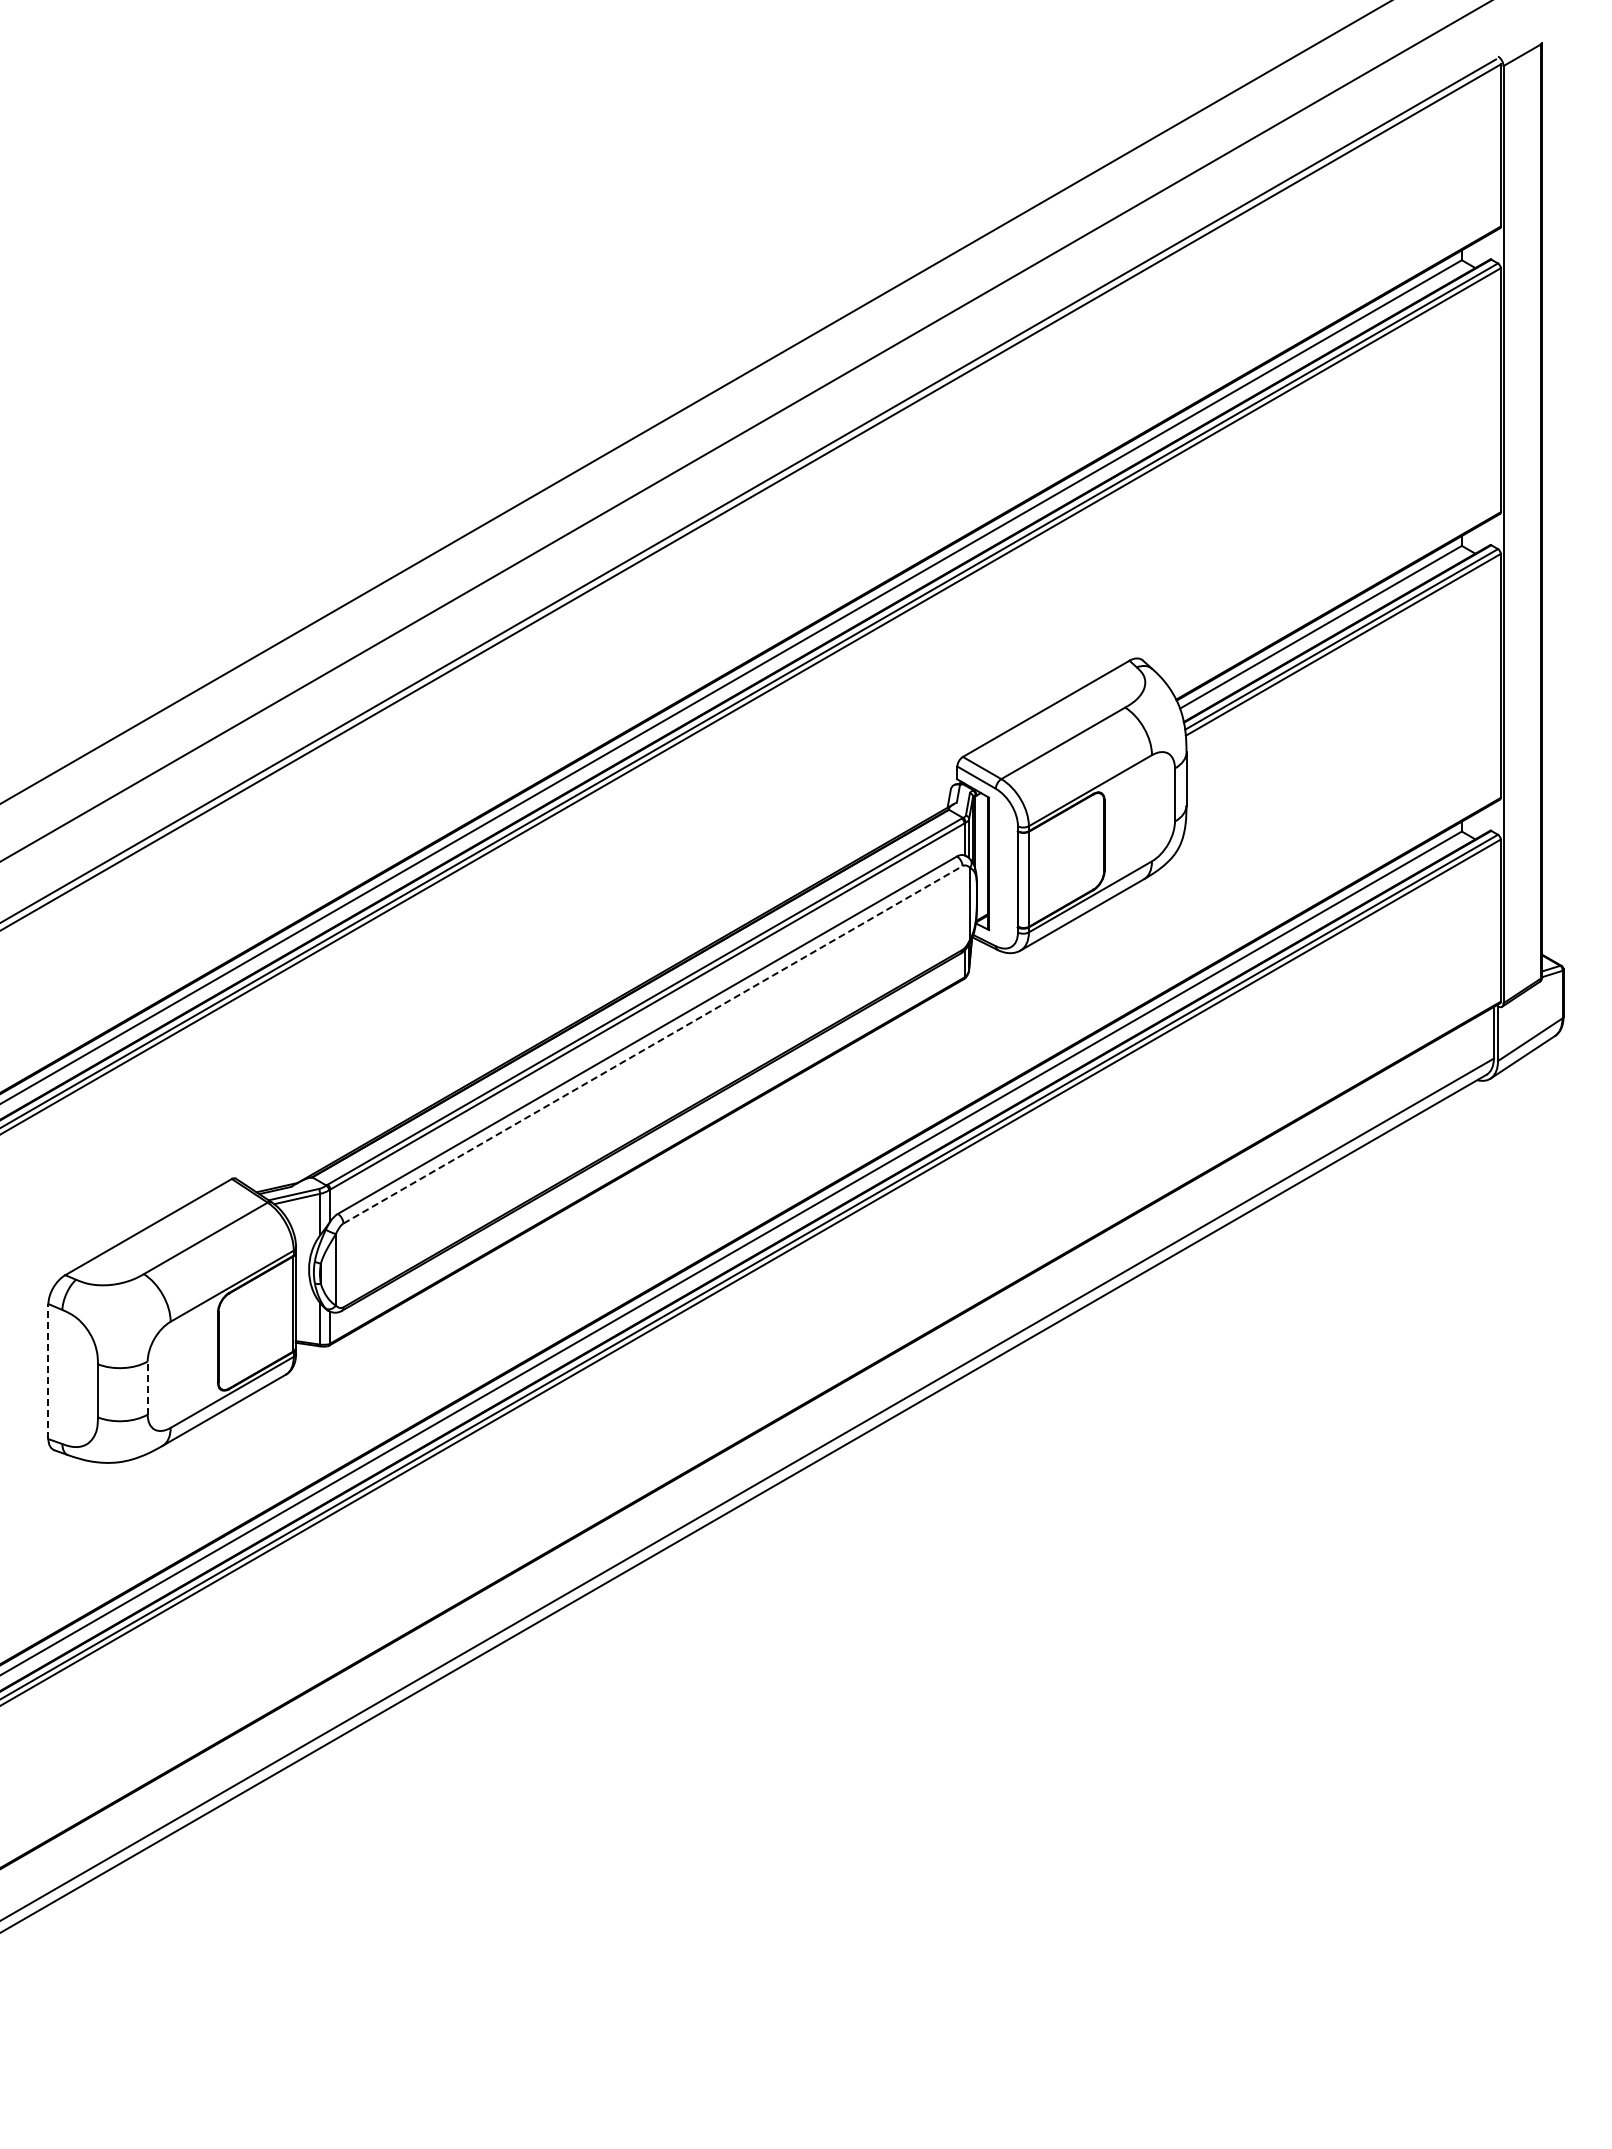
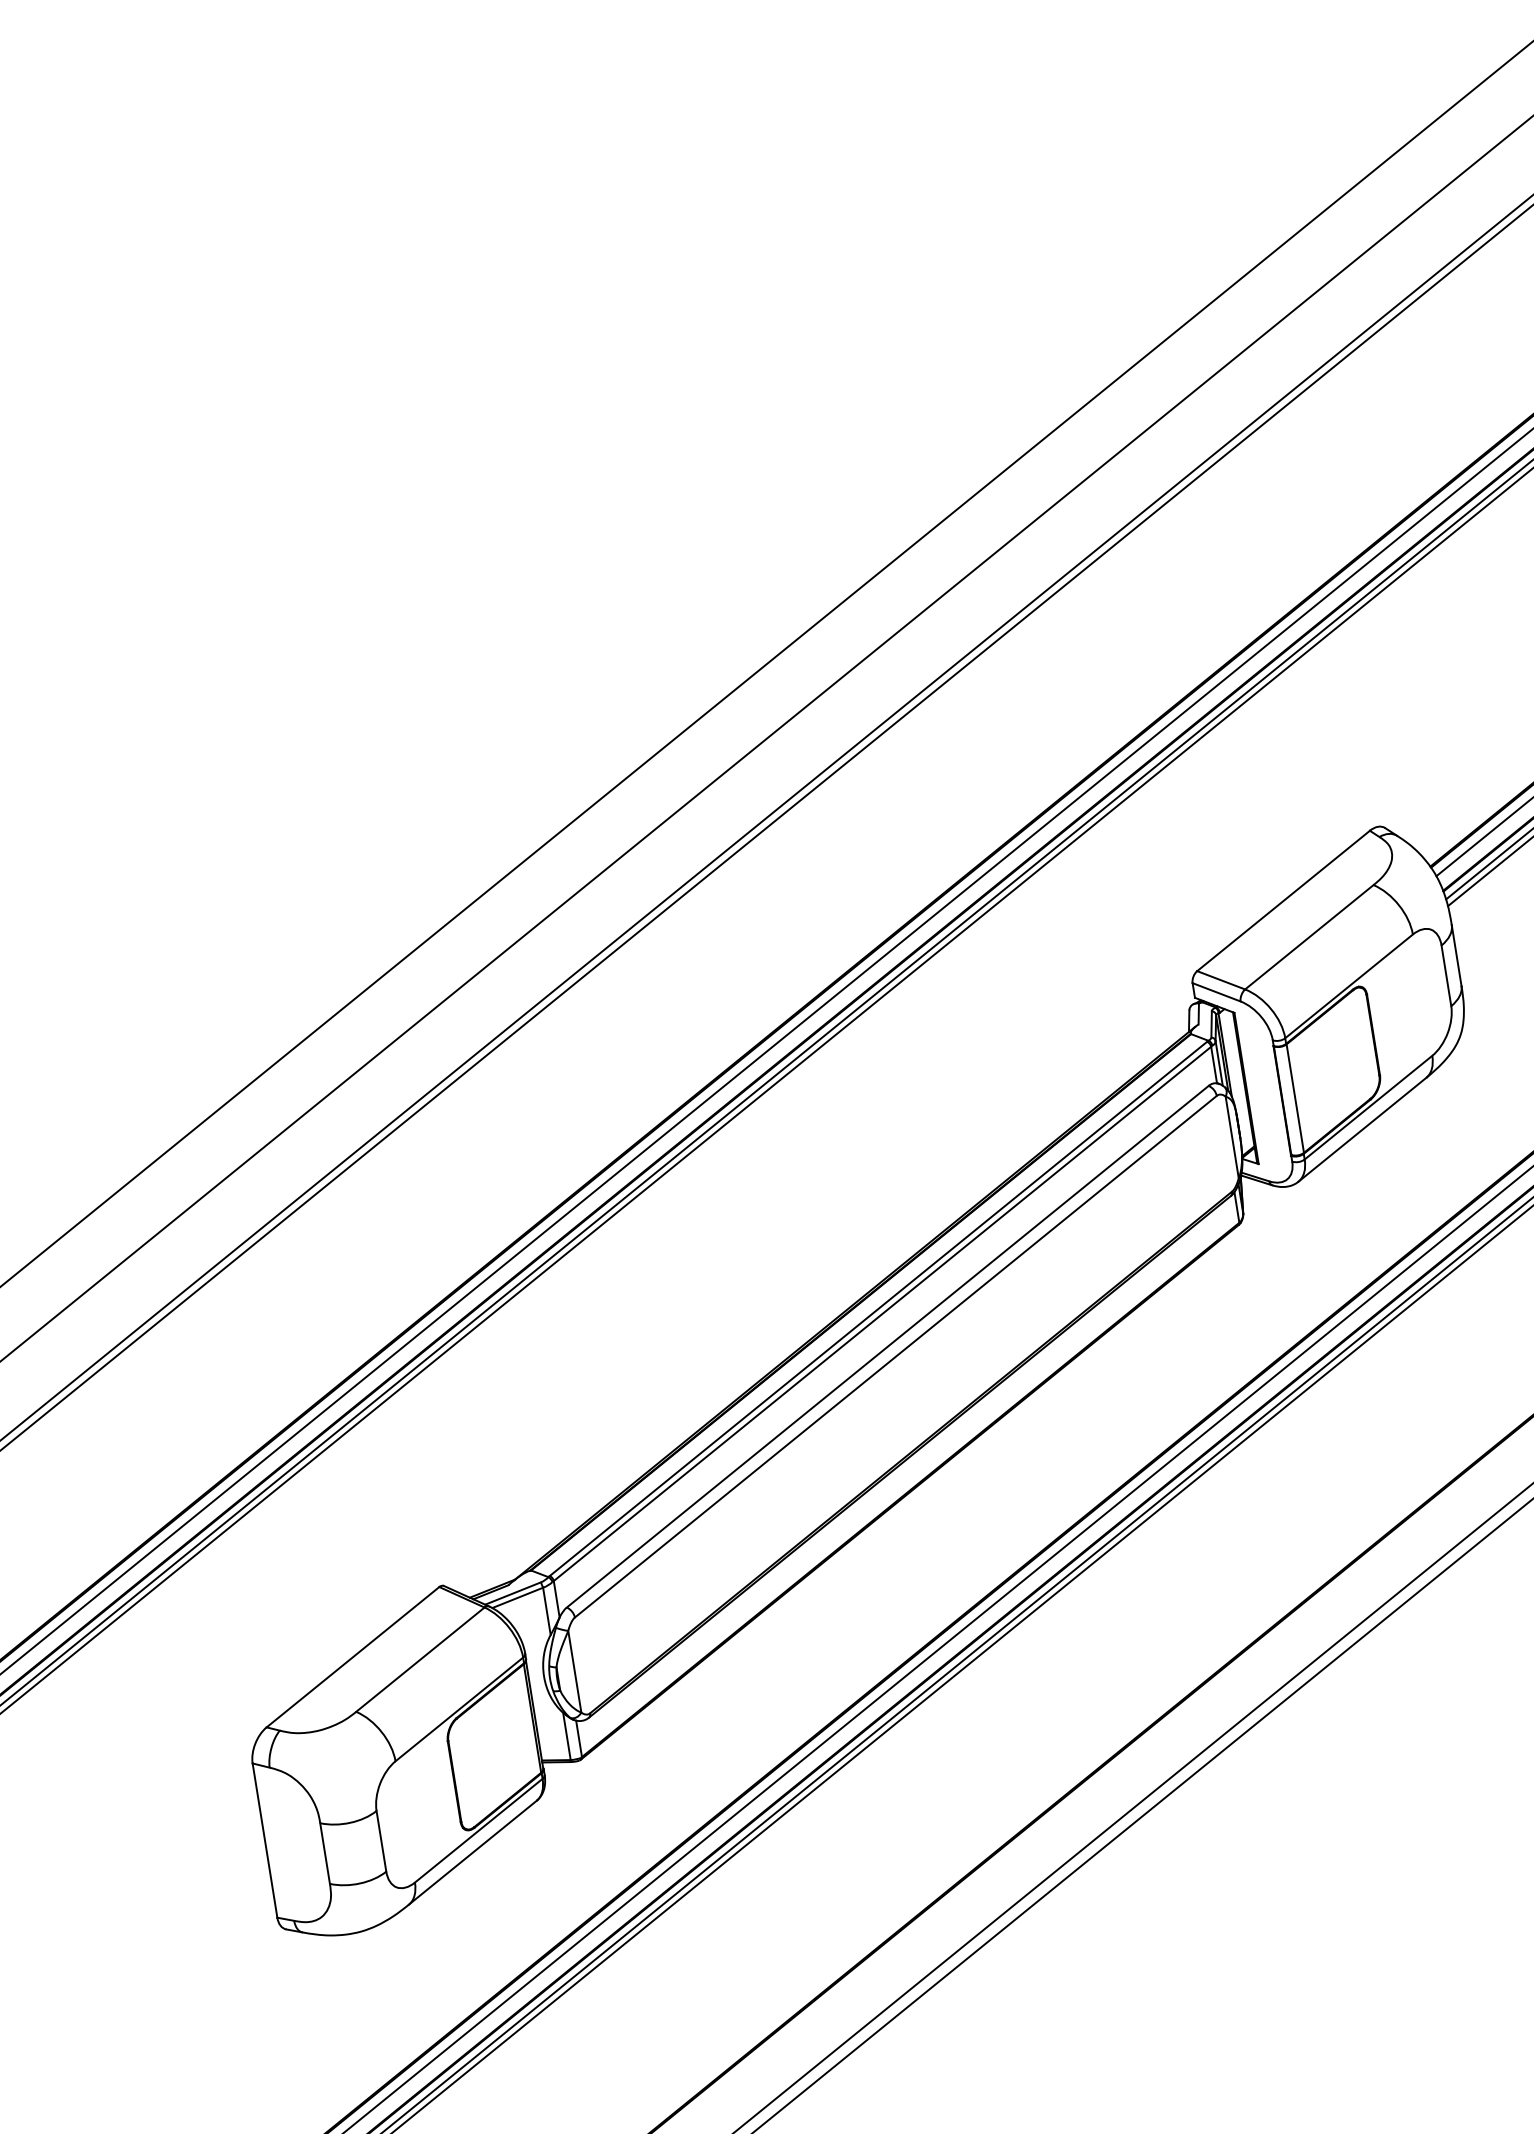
line: (653, 1044) -> (896, 1356), dashed -> solid
line: (48, 1371) -> (265, 1840), dashed -> solid
line: (147, 1388) -> (381, 1841), dashed -> solid

